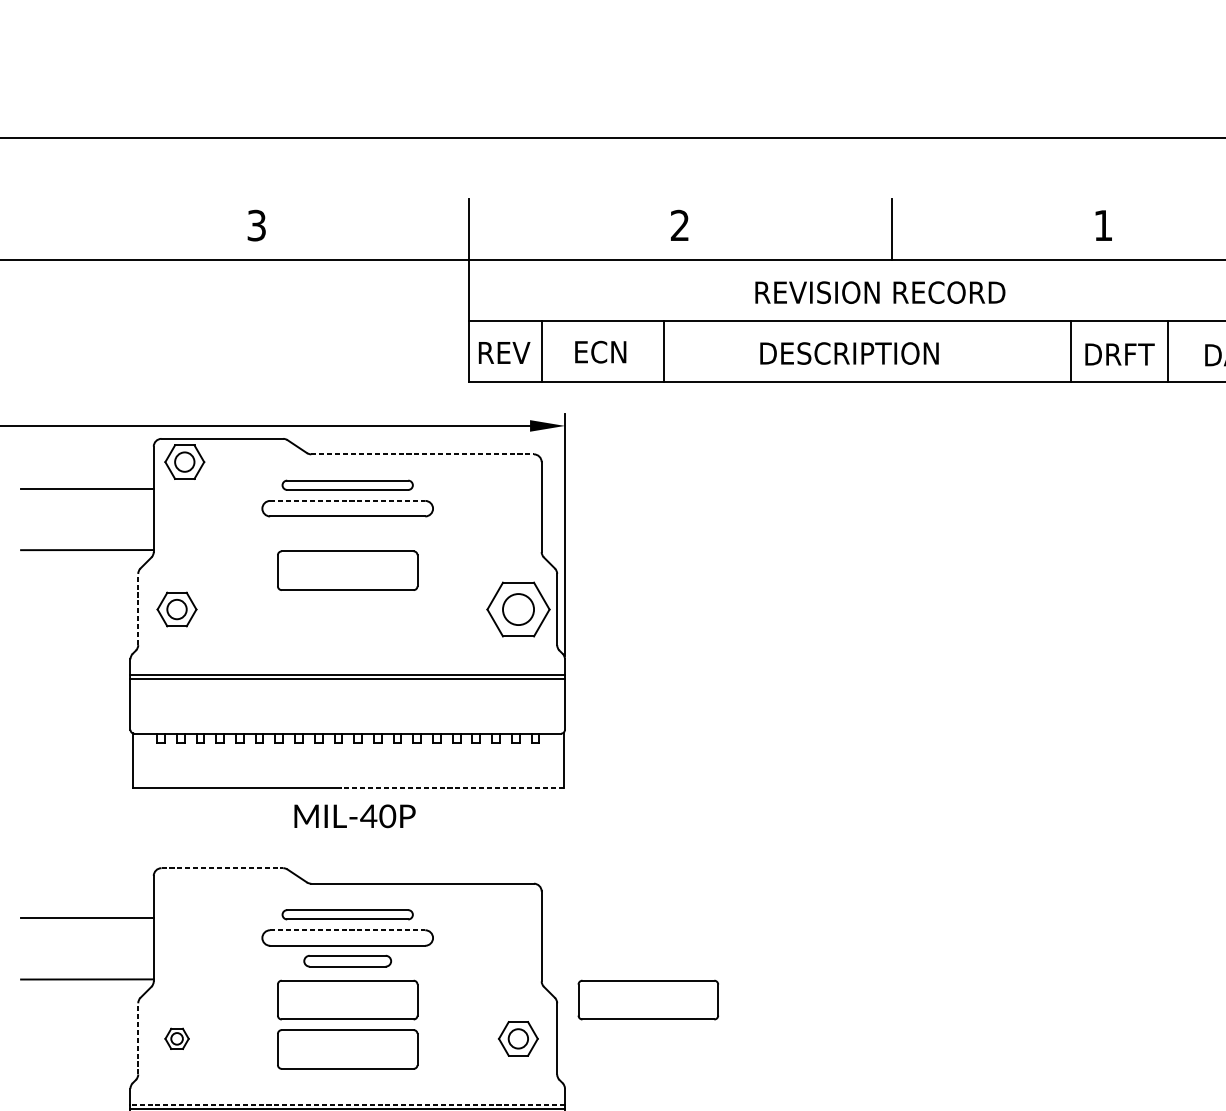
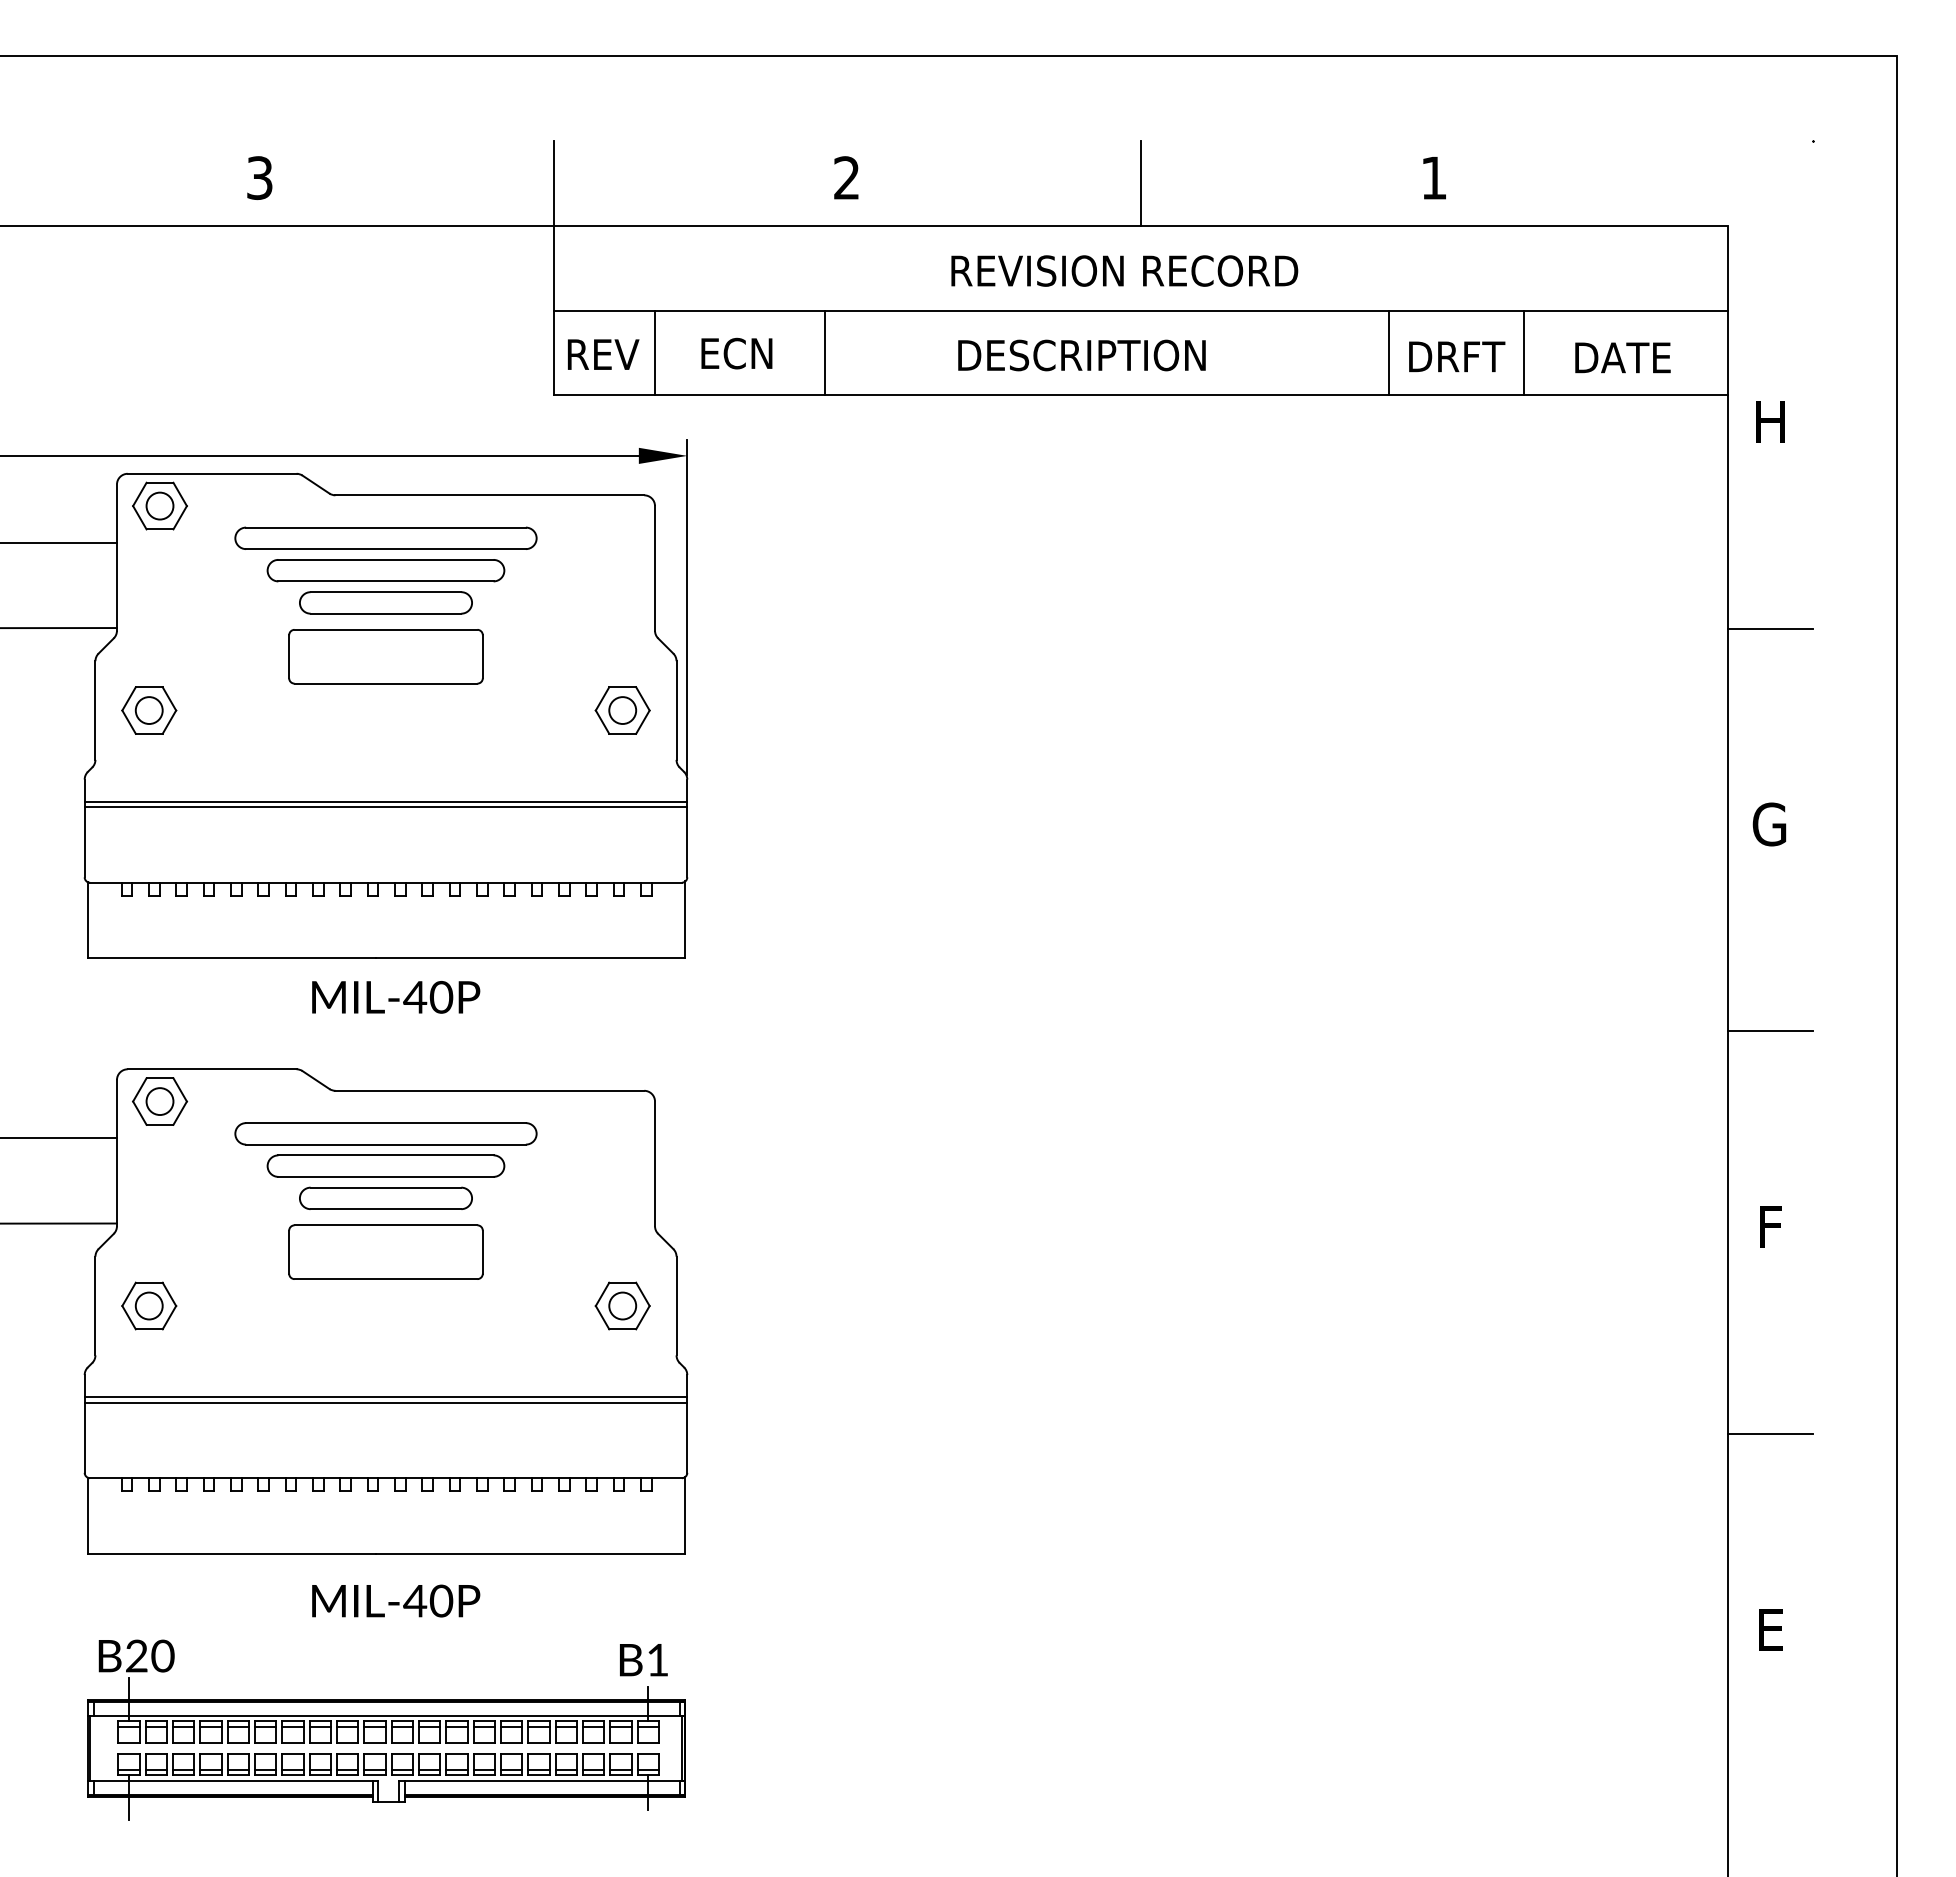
line: (423, 454) -> (490, 495), dashed -> solid
part: (347, 484) -> (385, 537), size x1.67
line: (348, 500) -> (386, 559), dashed -> solid
part: (347, 531) -> (385, 602), added
line: (138, 609) -> (95, 710), dashed -> solid
part: (518, 609) -> (622, 710), size x0.62
line: (451, 788) -> (530, 958), dashed -> solid
line: (222, 868) -> (212, 1069), dashed -> solid
part: (185, 891) -> (160, 1101), added
part: (347, 914) -> (385, 1133), size x1.67
line: (348, 930) -> (386, 1155), dashed -> solid
part: (347, 960) -> (385, 1197), size x1.43
part: (648, 999) -> (802, 1251), removed
line: (138, 1038) -> (95, 1305), dashed -> solid
part: (177, 1038) -> (149, 1305), size x1.67
part: (347, 1049) -> (385, 1320), removed
line: (347, 1104) -> (385, 1397), dashed -> solid

